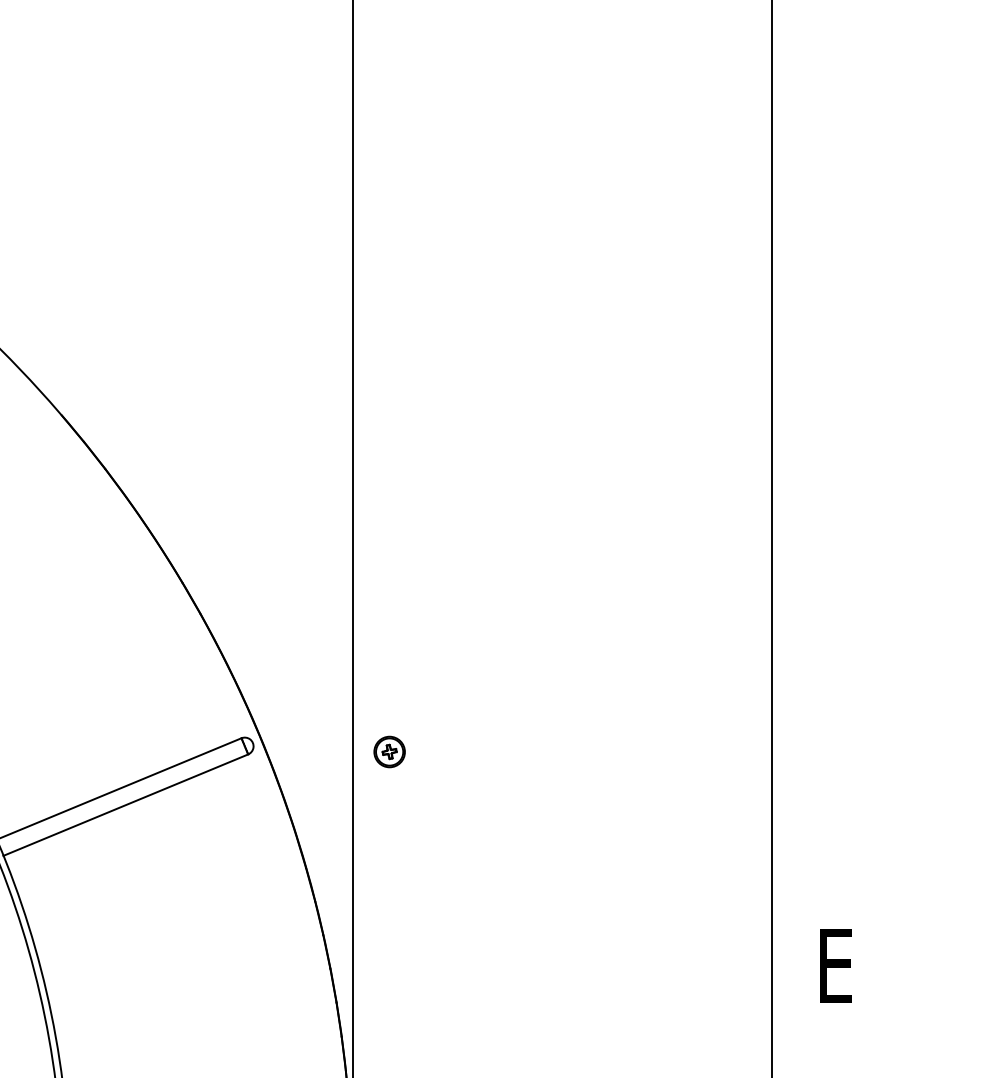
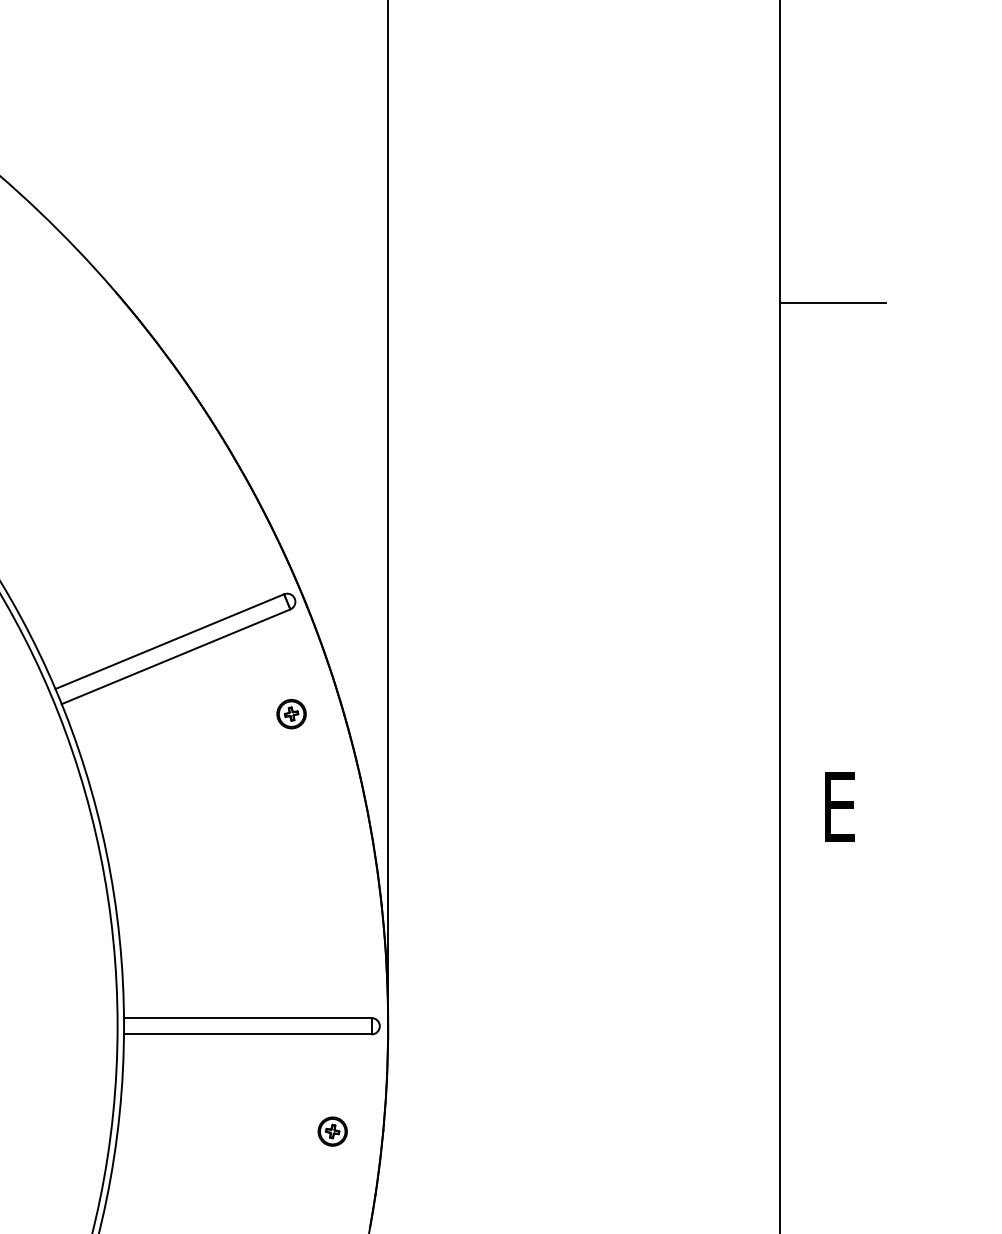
line: (828, 427) -> (832, 303), added
part: (389, 752) -> (291, 714), moved

